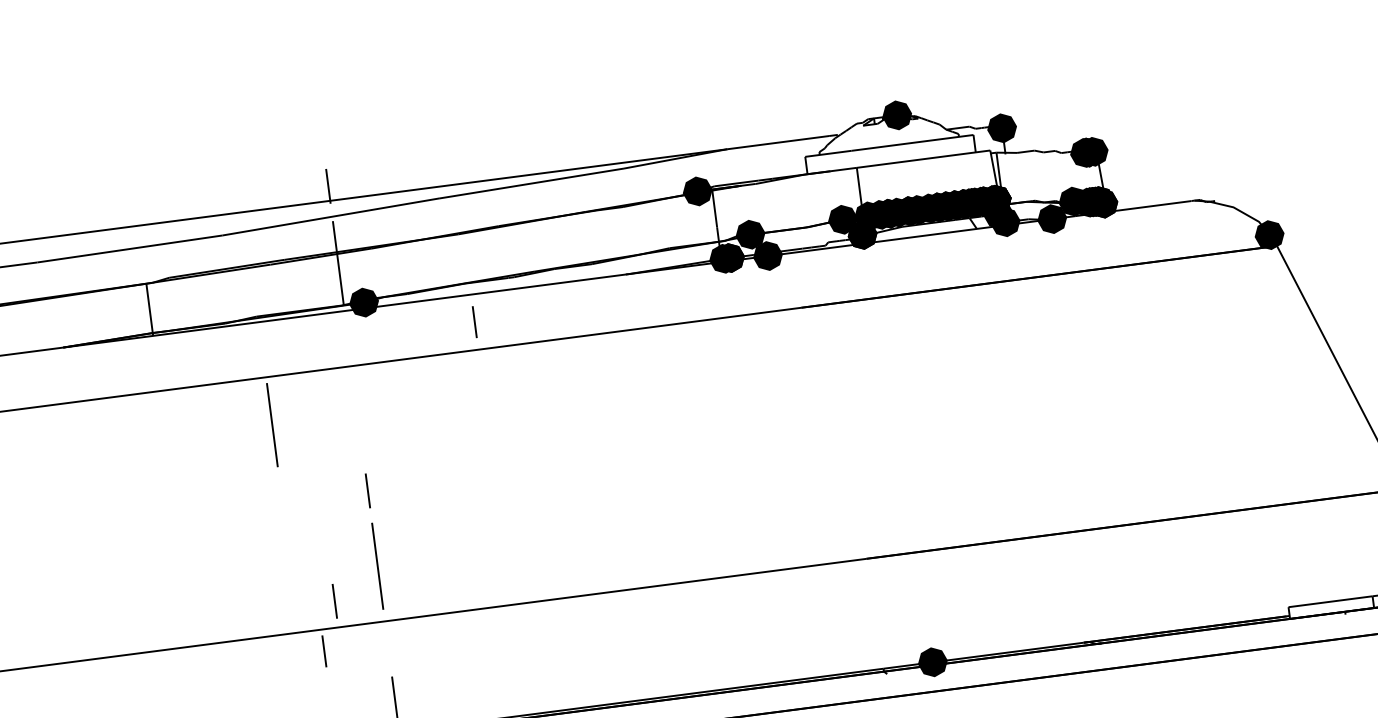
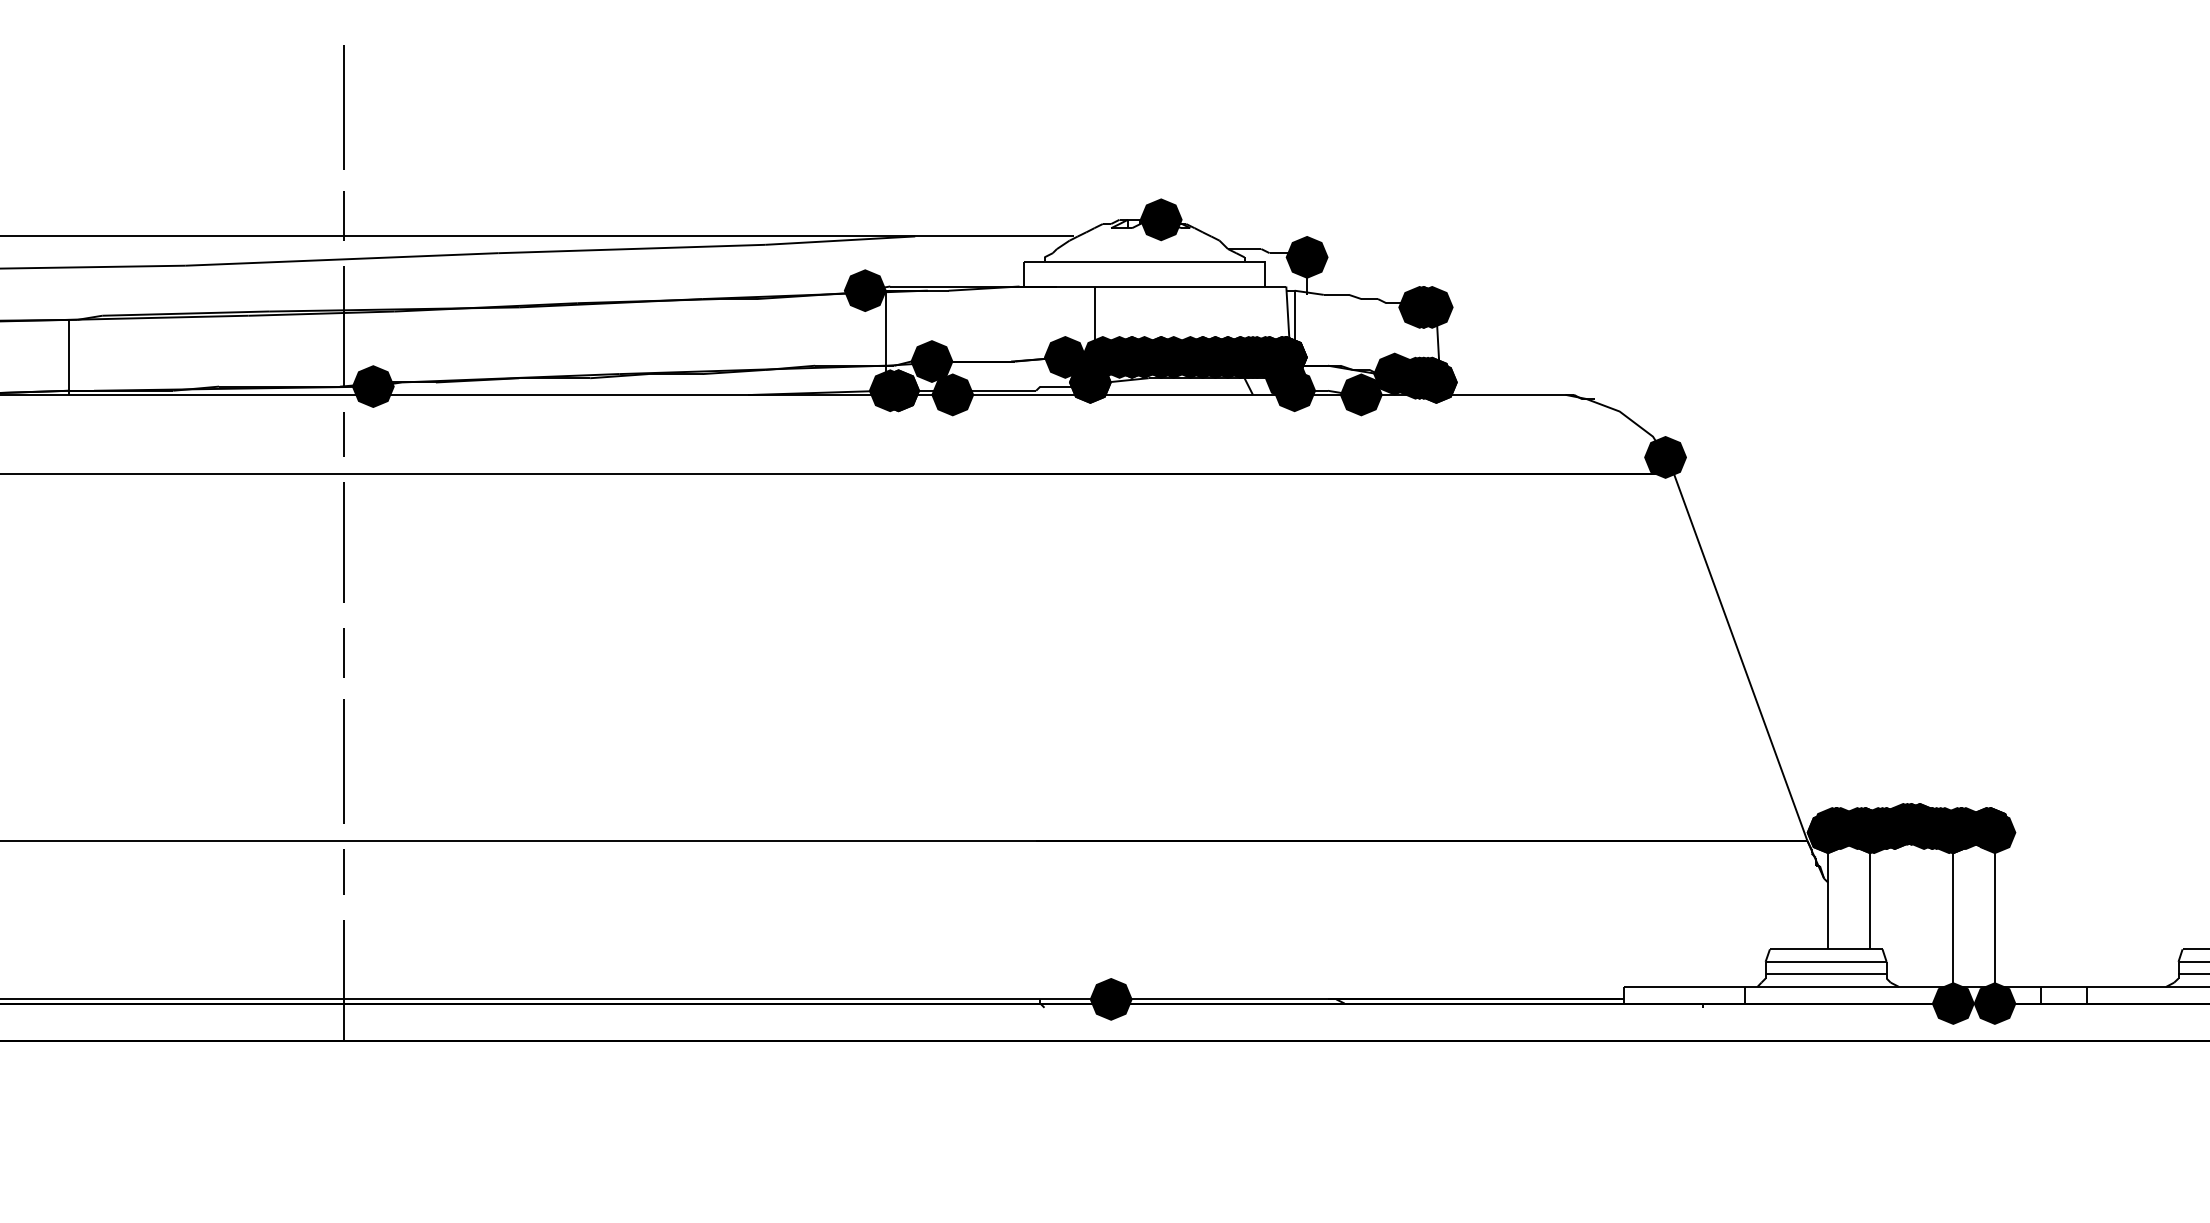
line: (318, 111) -> (343, 107), added
line: (474, 322) -> (343, 434), moved
line: (271, 424) -> (343, 542), moved
line: (334, 600) -> (276, 802), removed
line: (323, 650) -> (343, 871), moved

